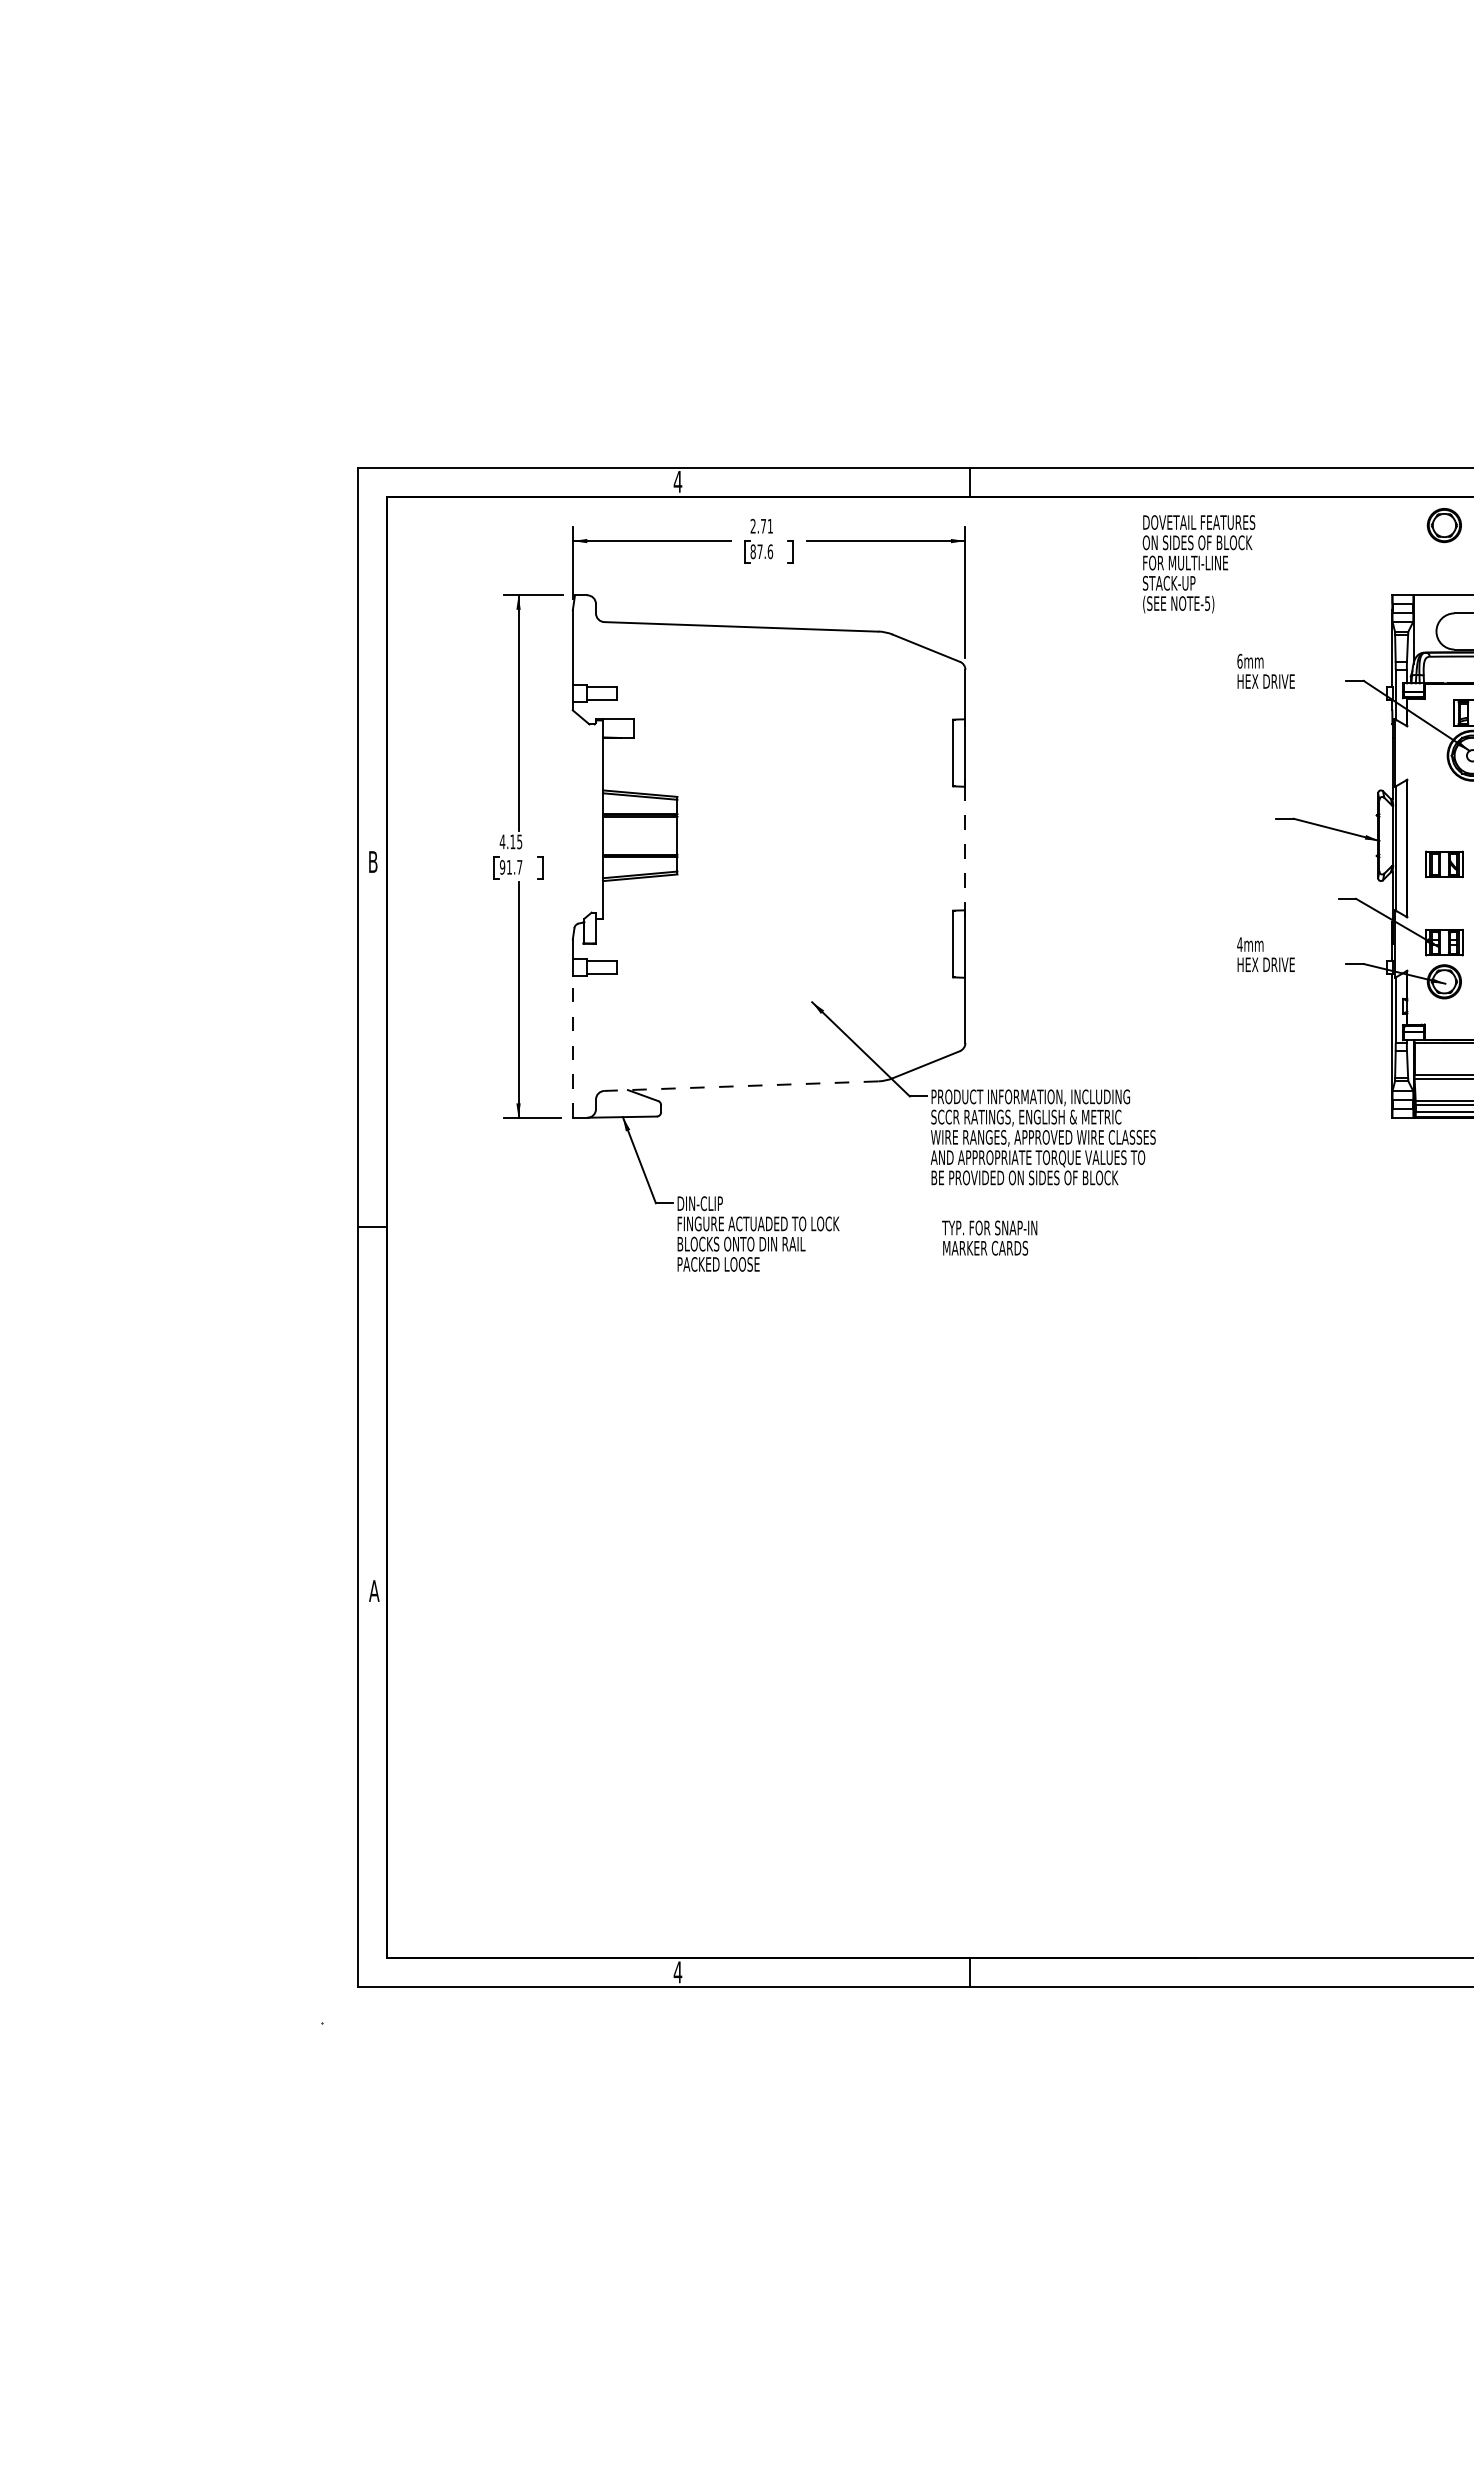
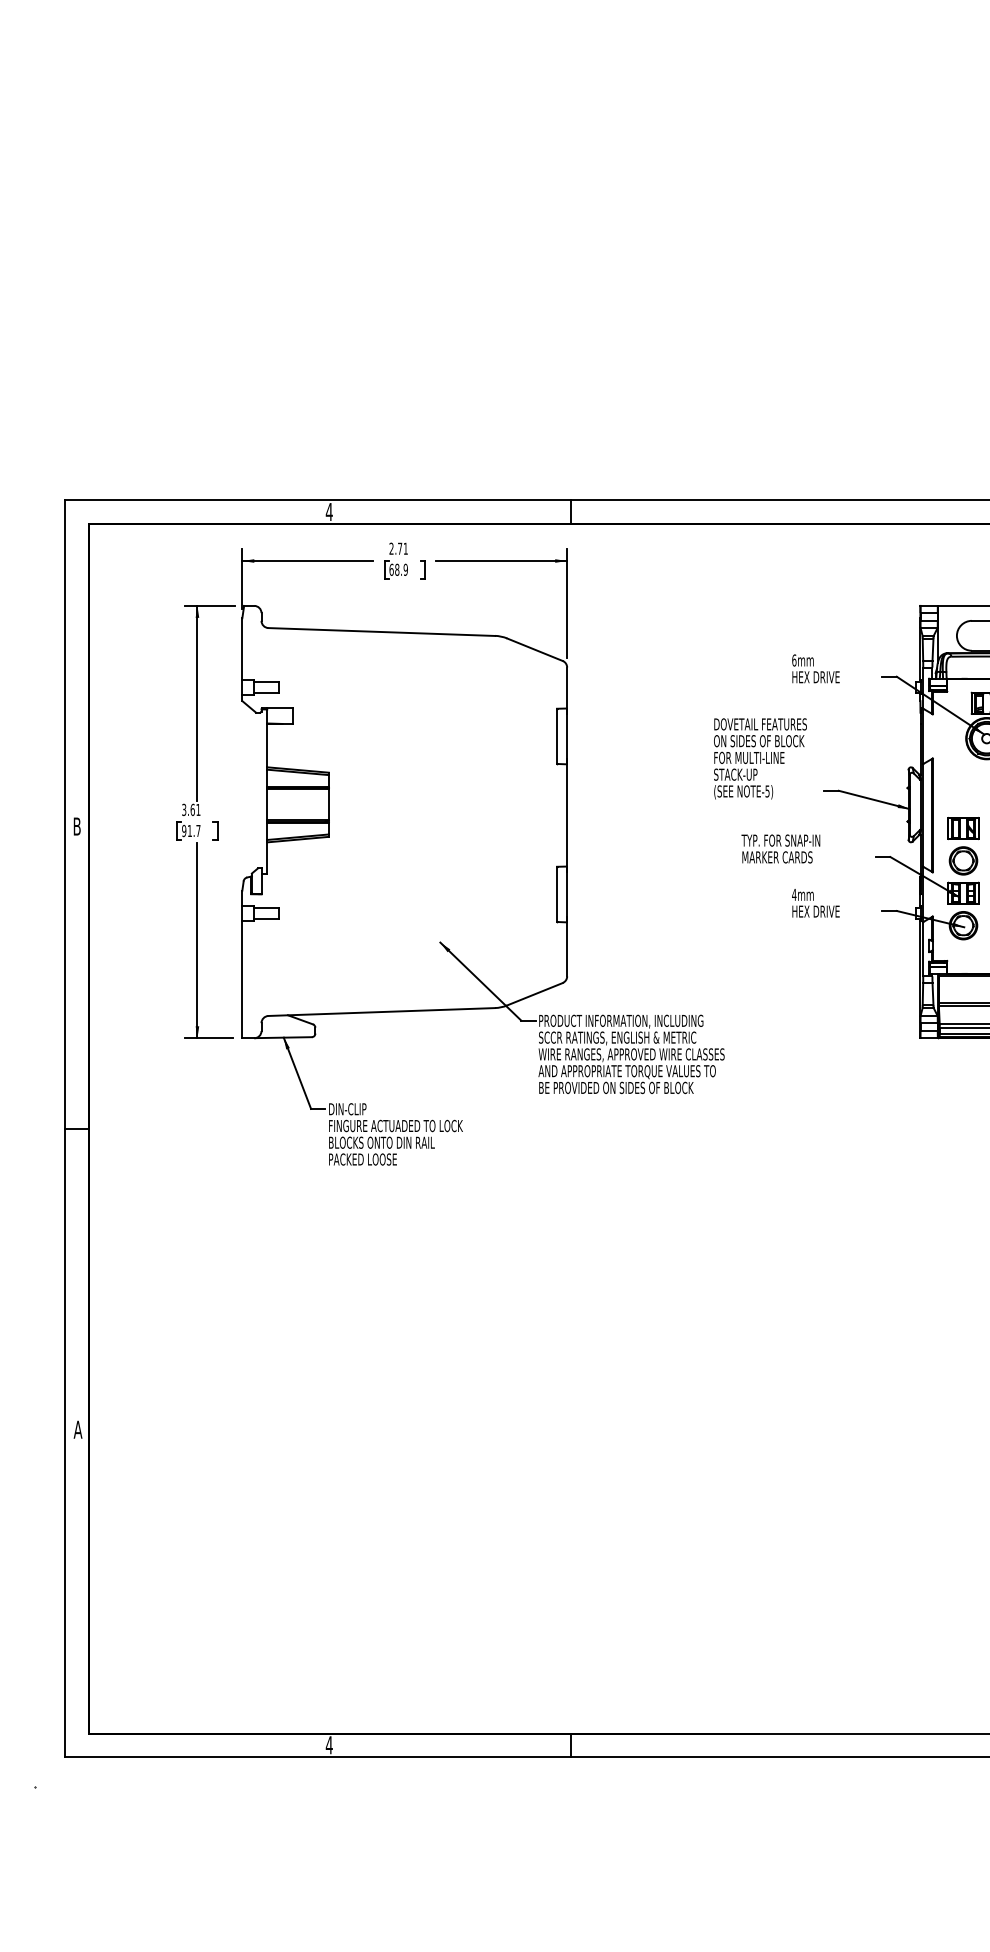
part: (1443, 525) -> (962, 860), moved
text: (761, 551) -> (398, 569), 87.6 -> 68.9
text: (1198, 564) -> (760, 759), moved
text: (510, 841) -> (190, 809), 4.15 -> 3.61
line: (965, 849) -> (567, 816), dashed -> solid
line: (572, 1046) -> (242, 979), dashed -> solid
line: (740, 1086) -> (381, 1012), dashed -> solid
text: (989, 1237) -> (780, 848), moved

